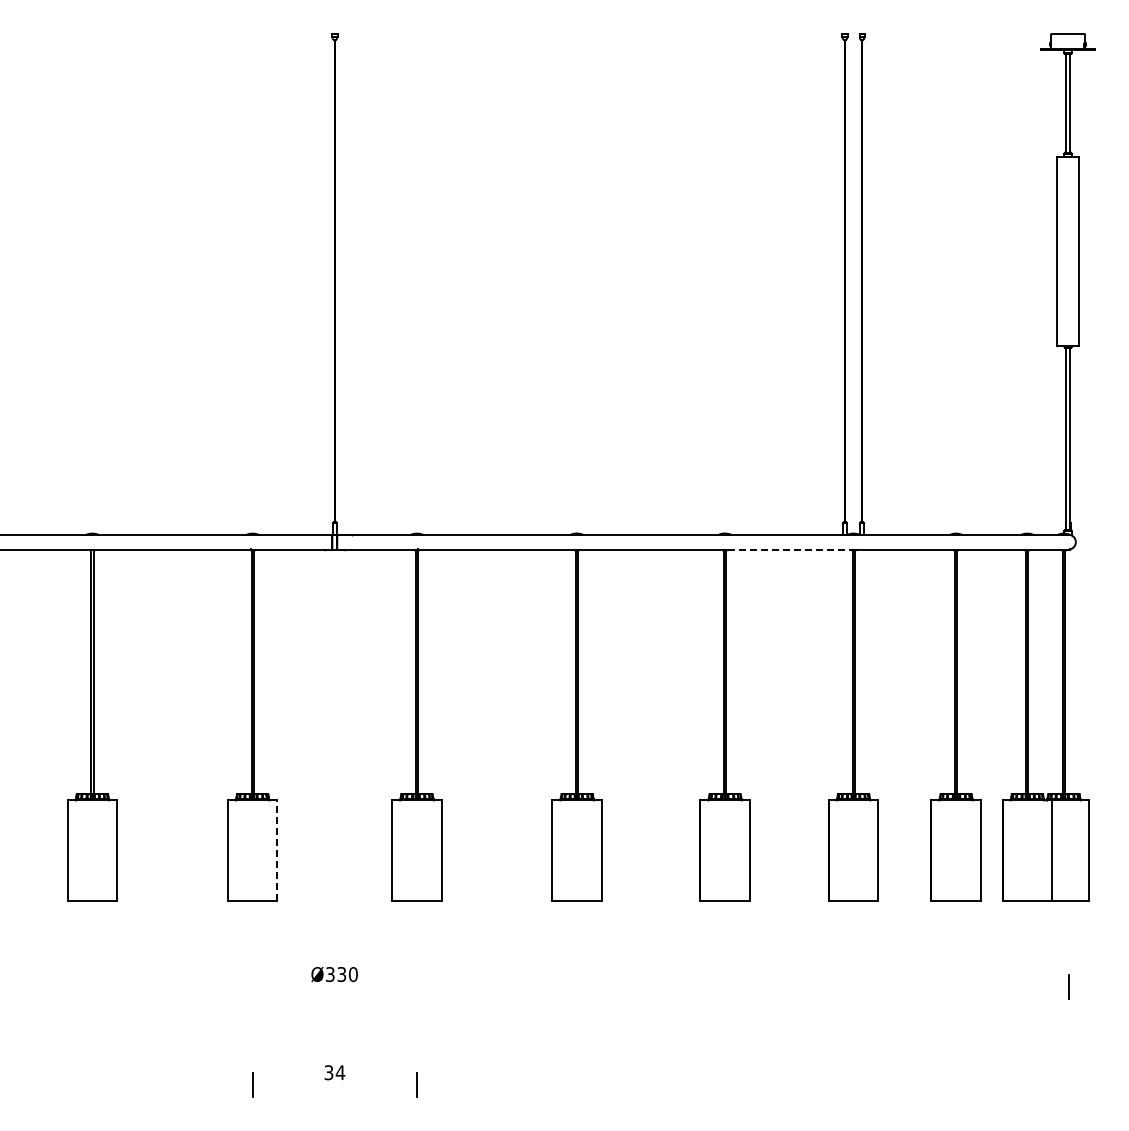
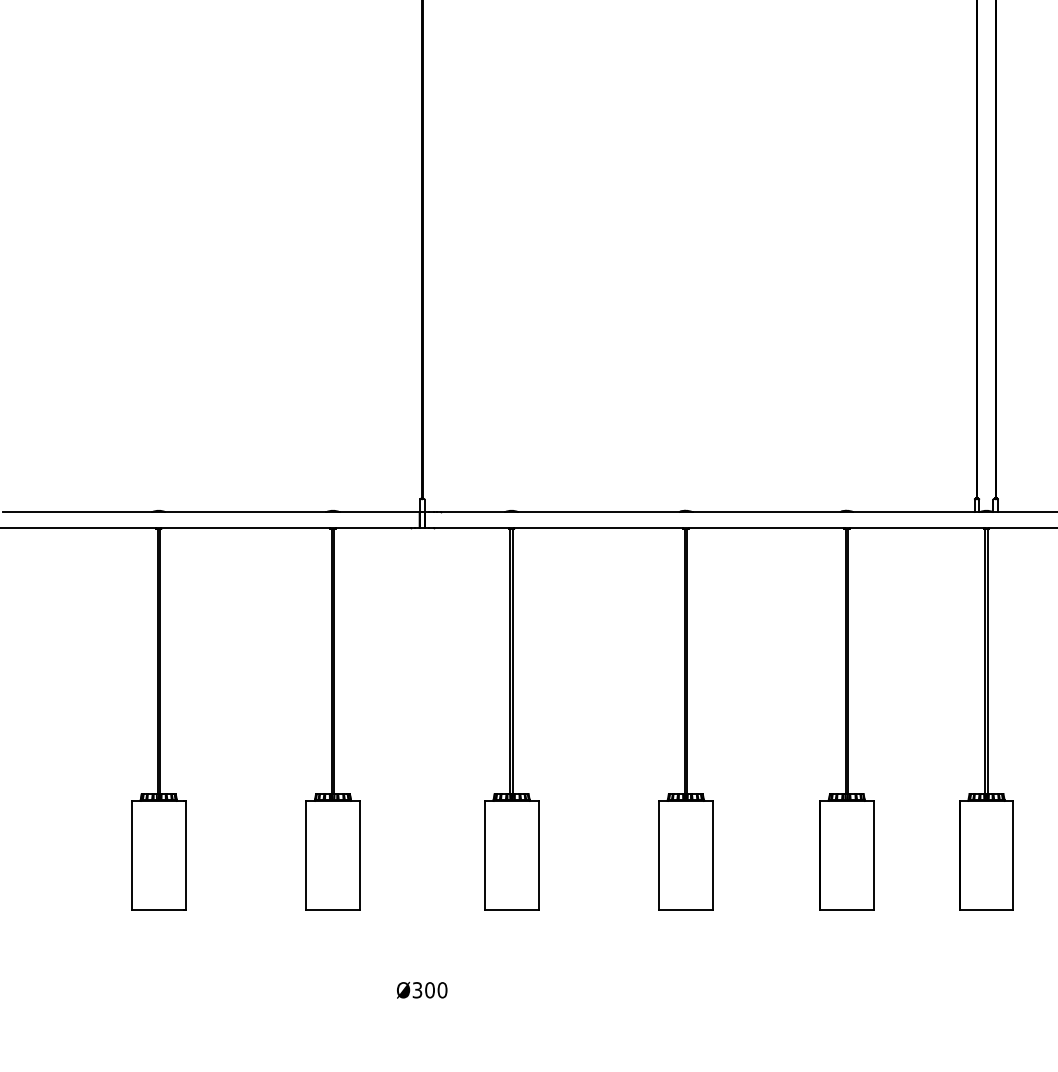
line: (790, 549) -> (917, 528), dashed -> solid
line: (277, 850) -> (360, 855), dashed -> solid
text: (341, 974) -> (429, 990), Ø330 -> Ø300

